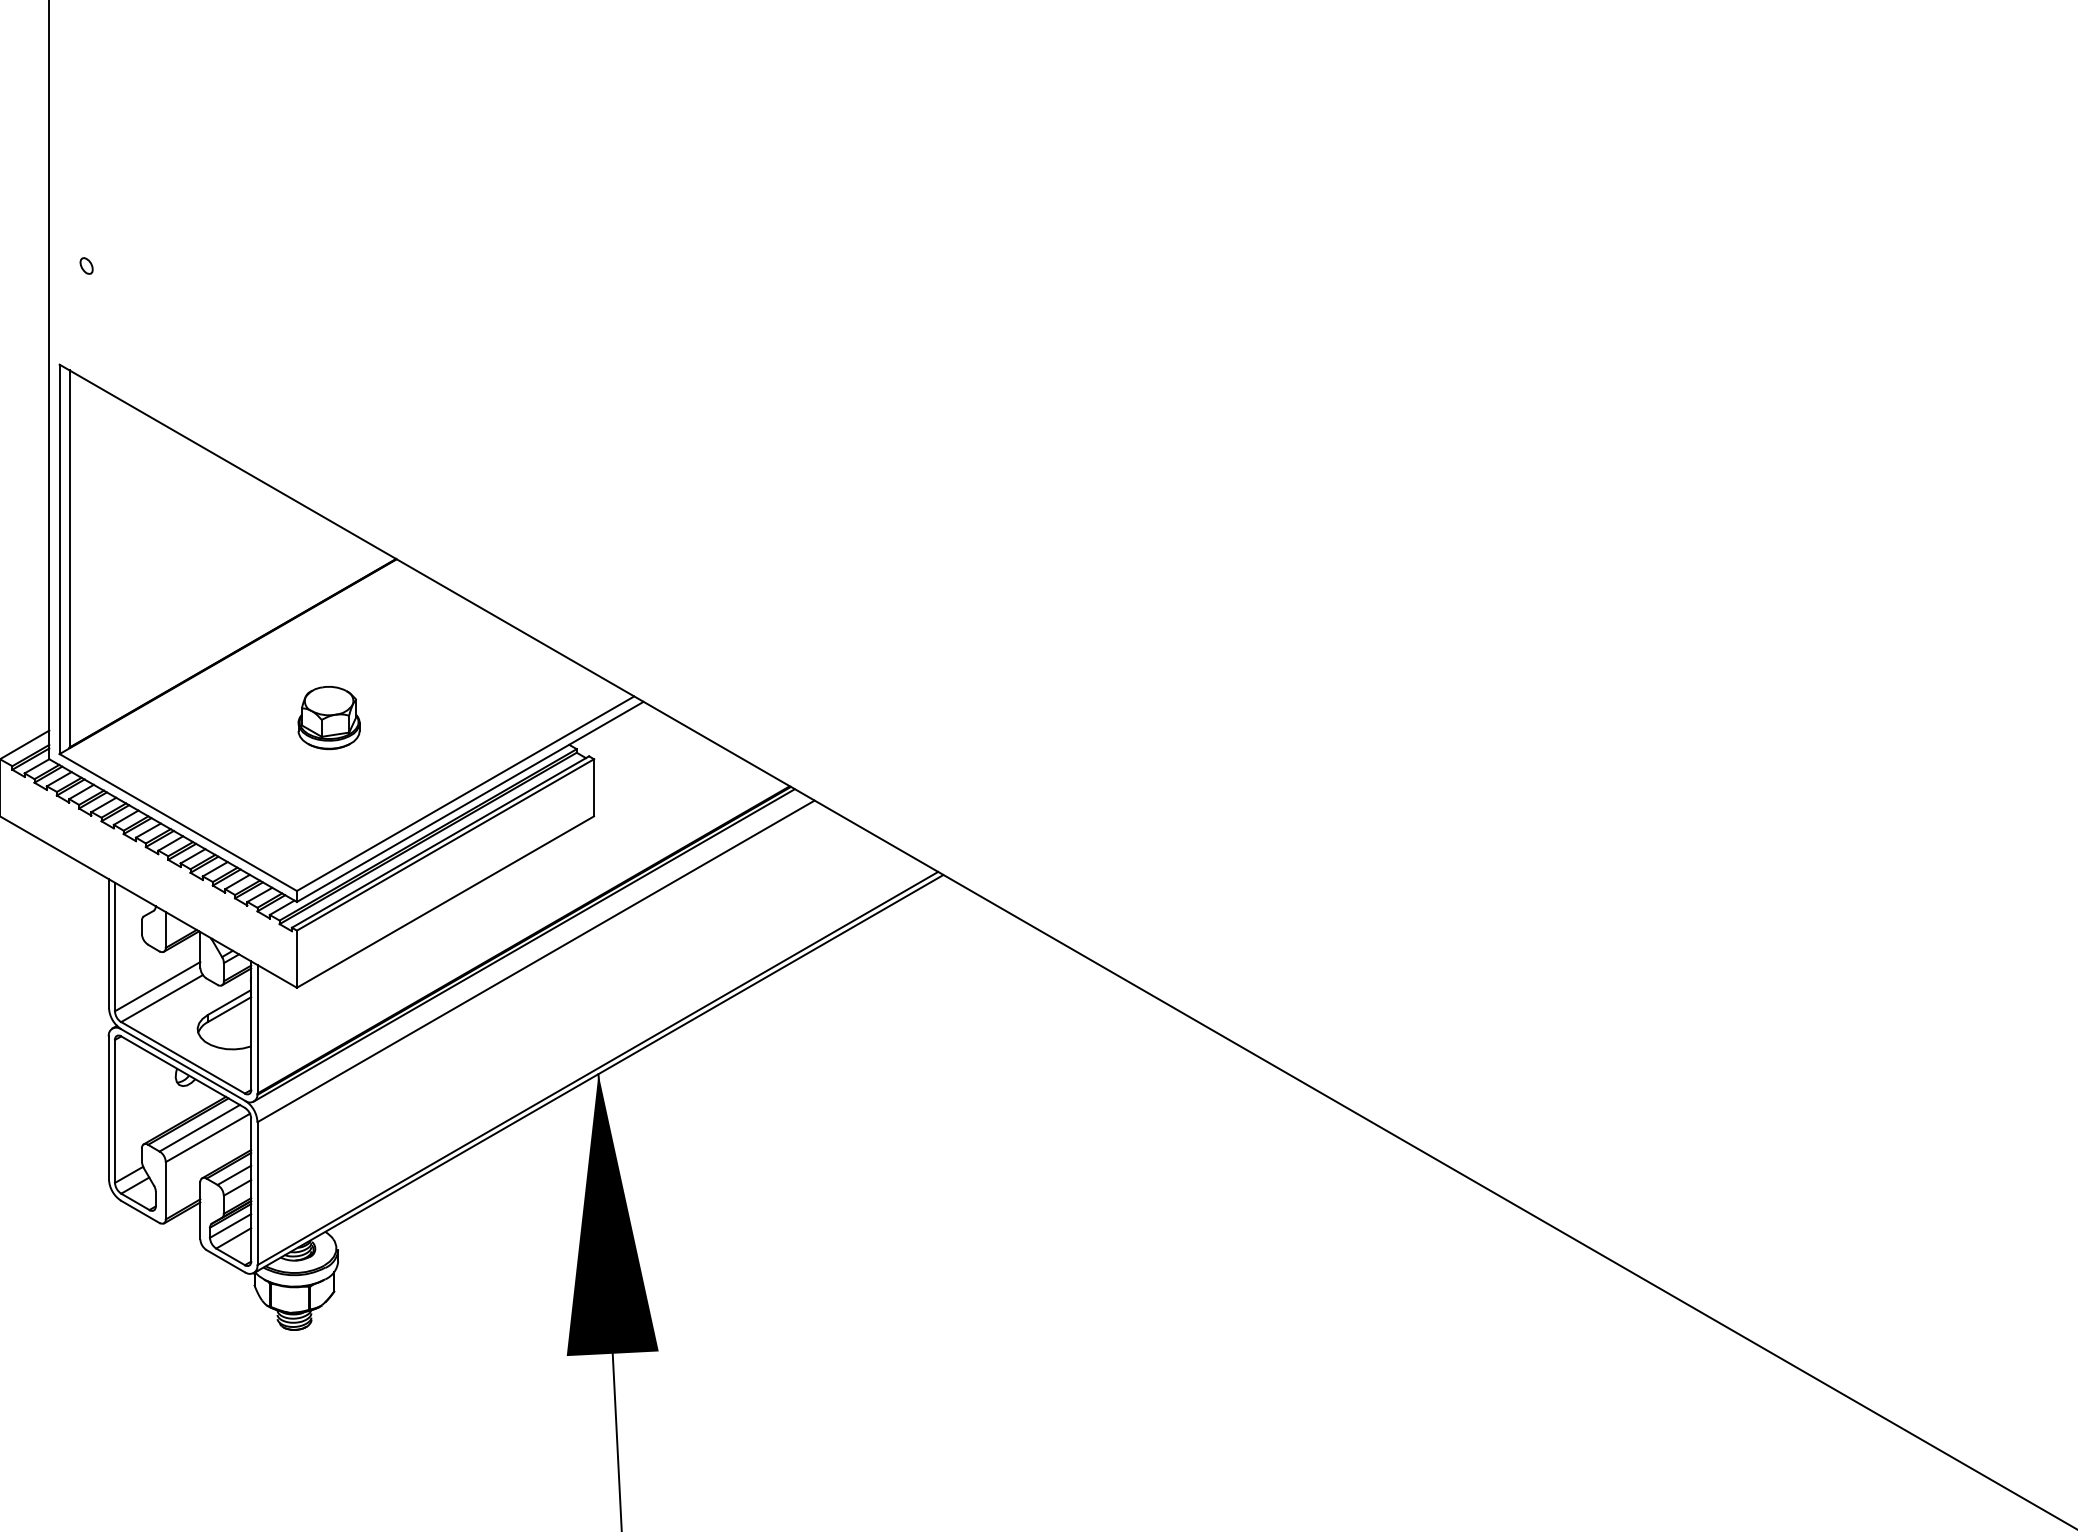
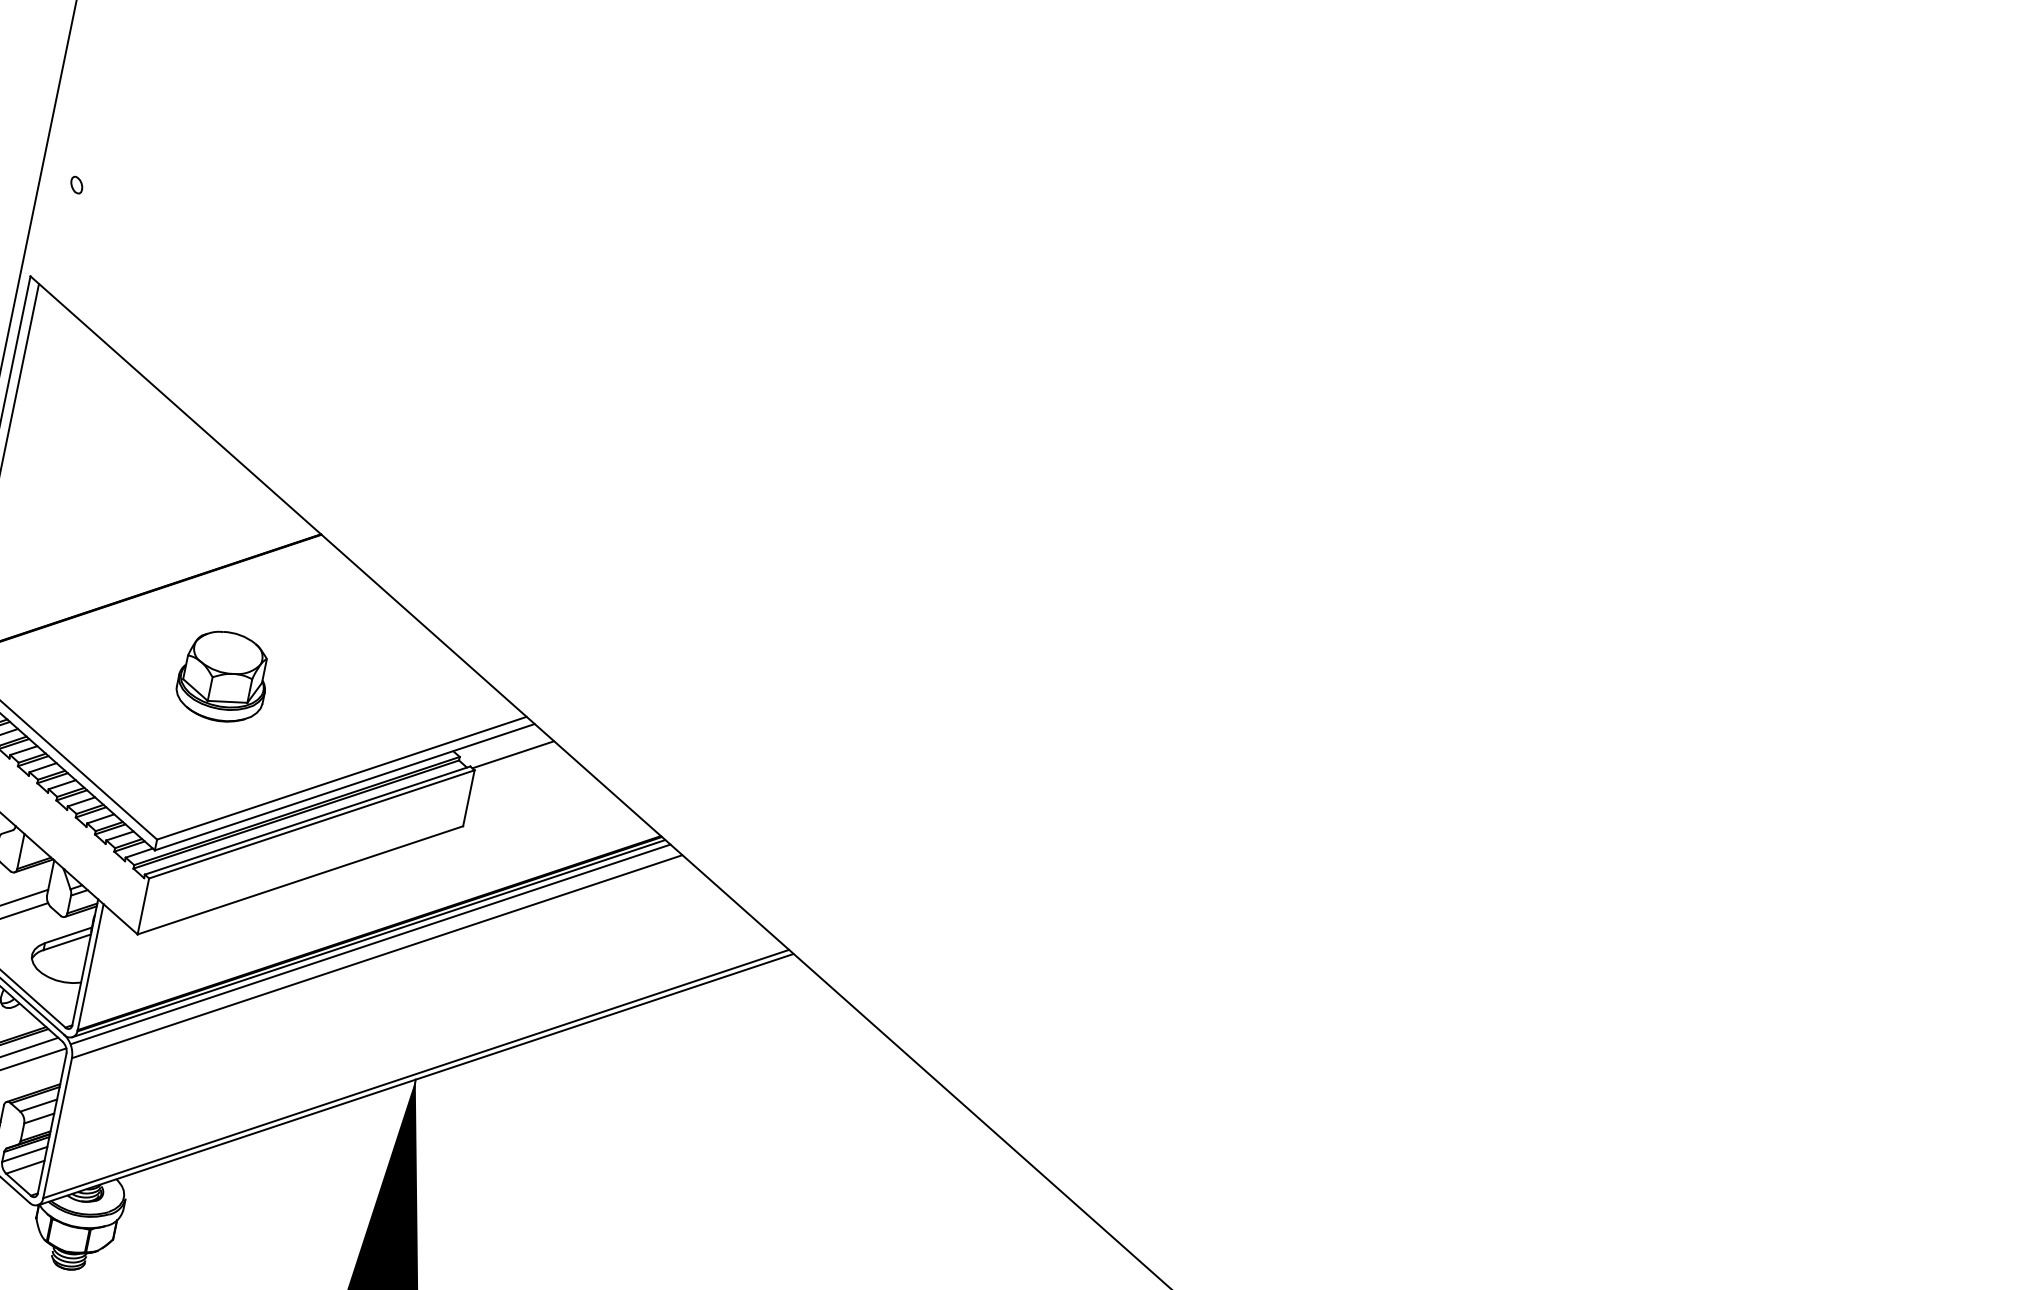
part: (328, 717) -> (222, 676), size x1.43
line: (628, 735) -> (513, 753), added
line: (526, 950) -> (370, 944), added

